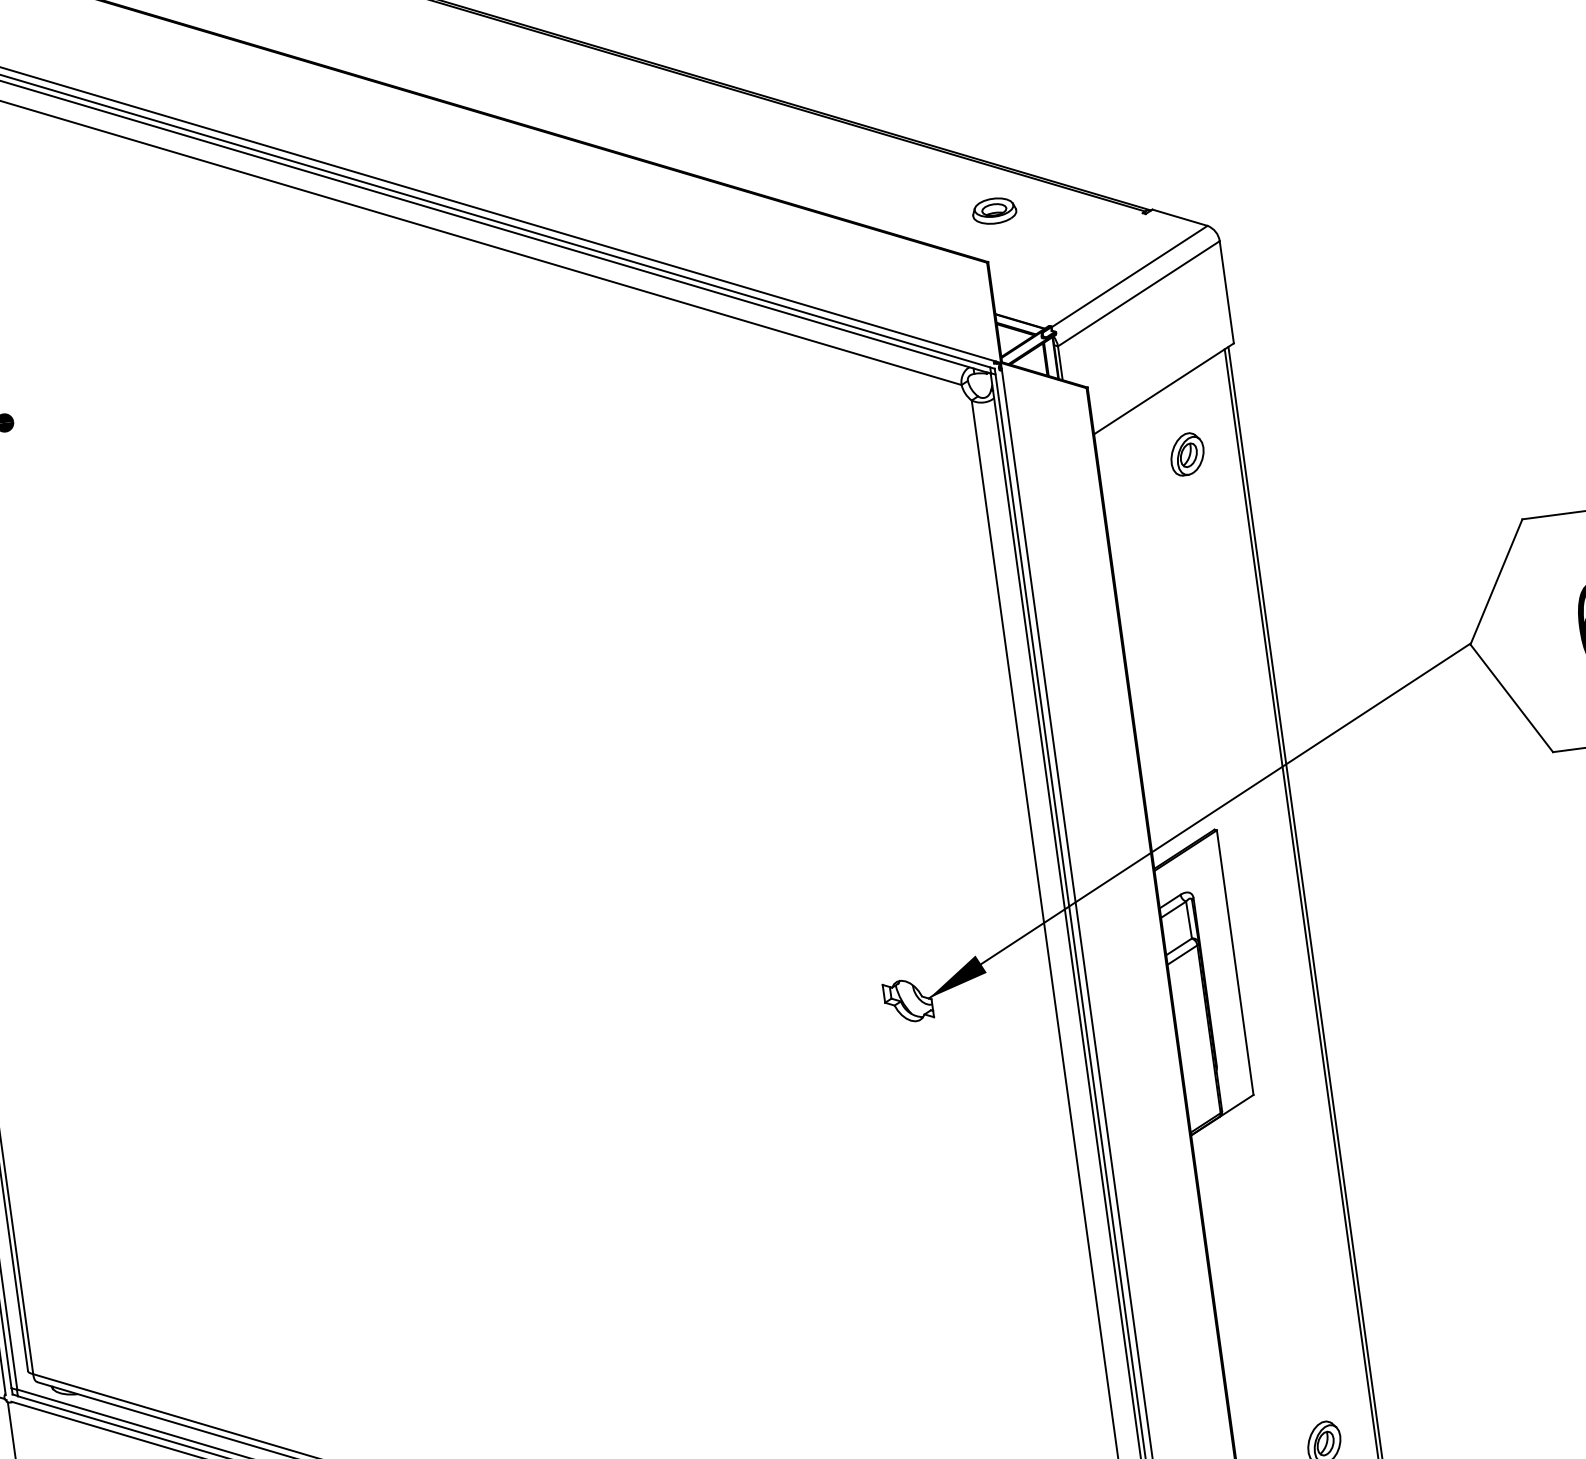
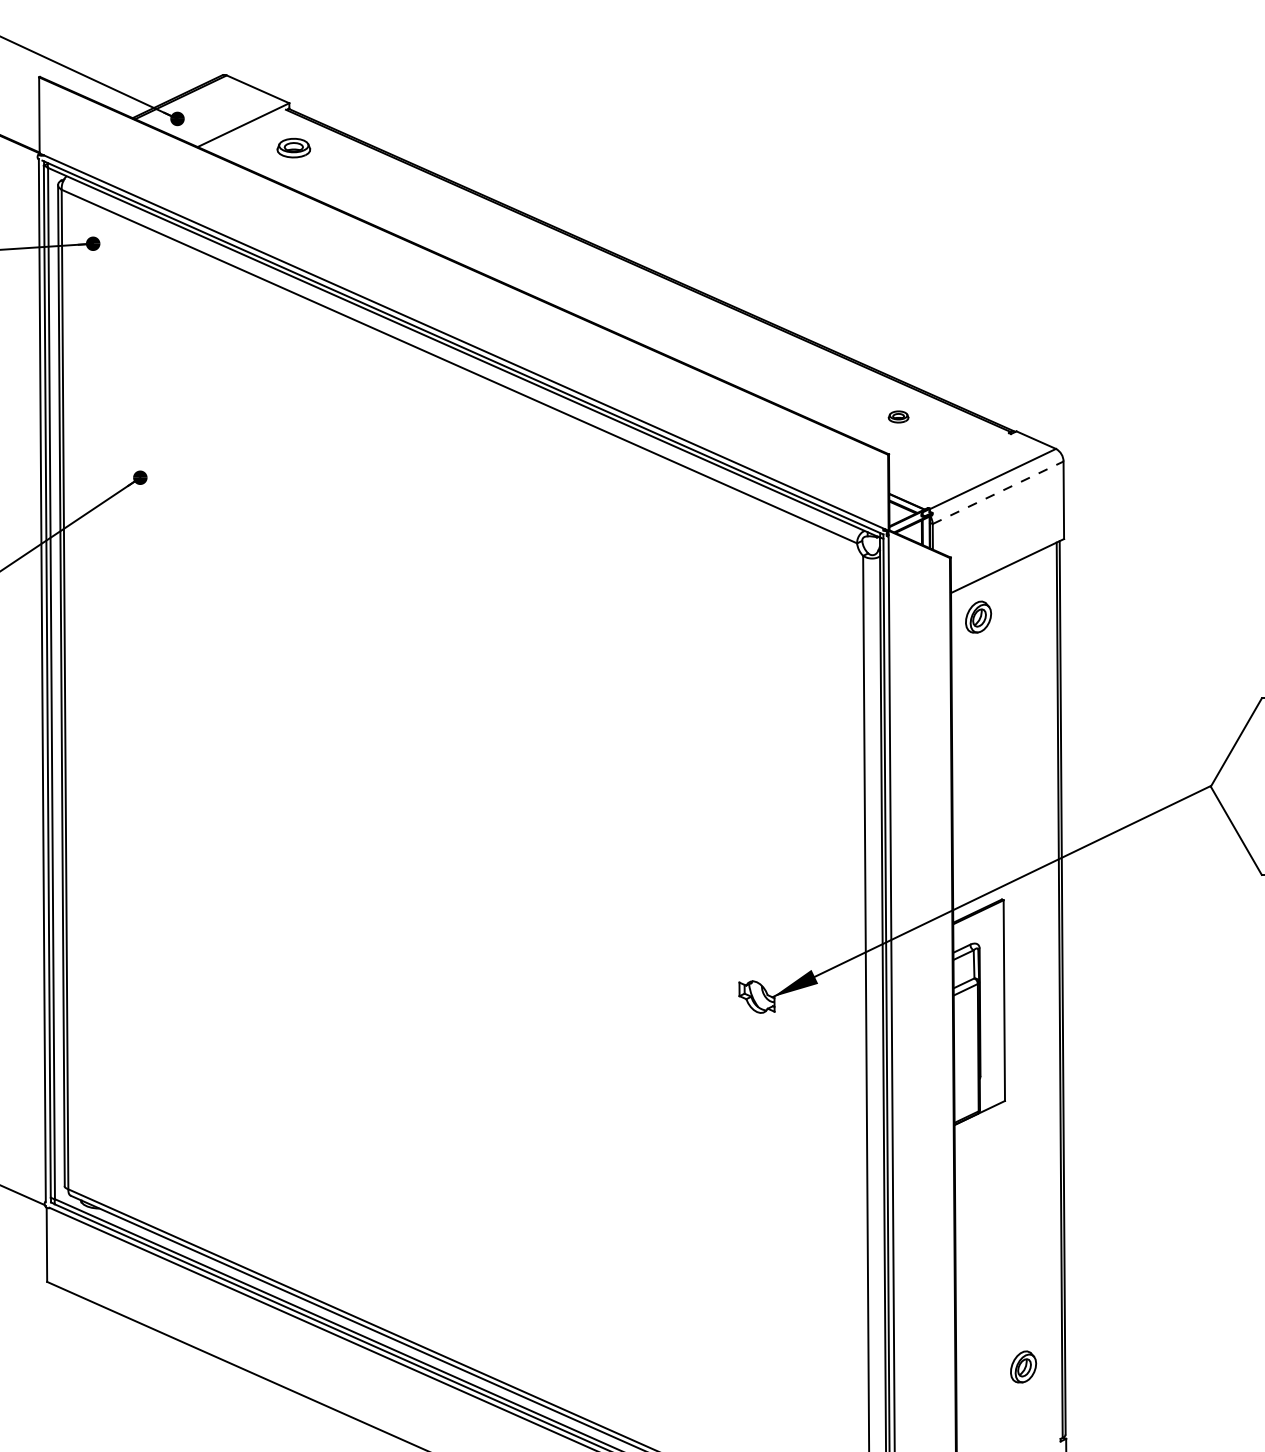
part: (994, 210) -> (898, 416), size x0.6
line: (1139, 293) -> (998, 492), solid -> dashed
part: (1187, 453) -> (978, 616), moved

